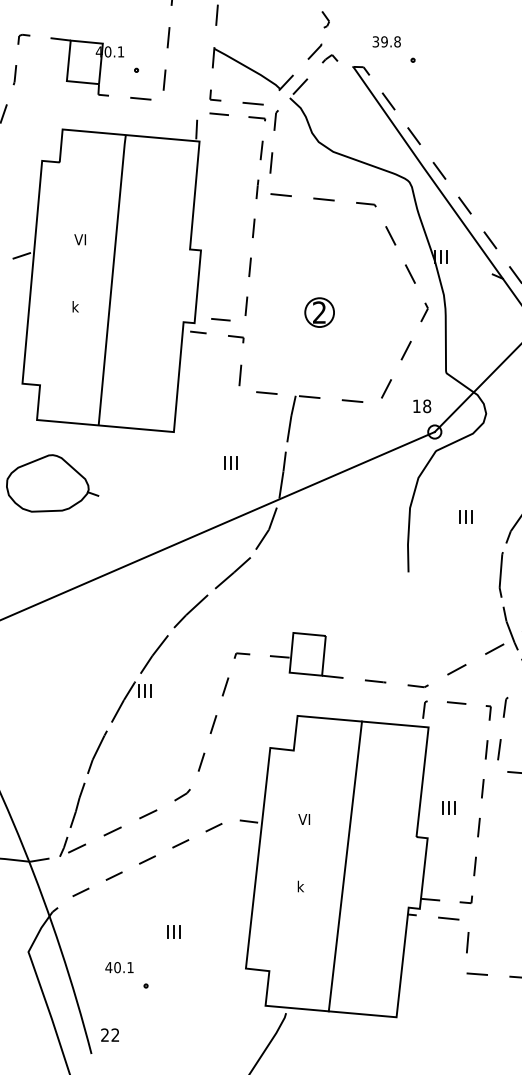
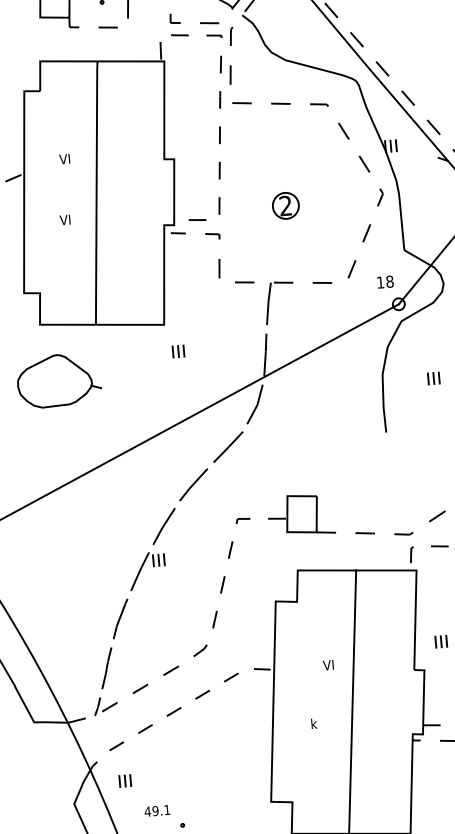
text: (74, 306) -> (64, 219), k -> VI
part: (230, 462) -> (177, 351), moved
text: (304, 819) -> (328, 665), moved
part: (173, 931) -> (124, 781), moved
text: (117, 967) -> (155, 810), 40.1 -> 49.1

